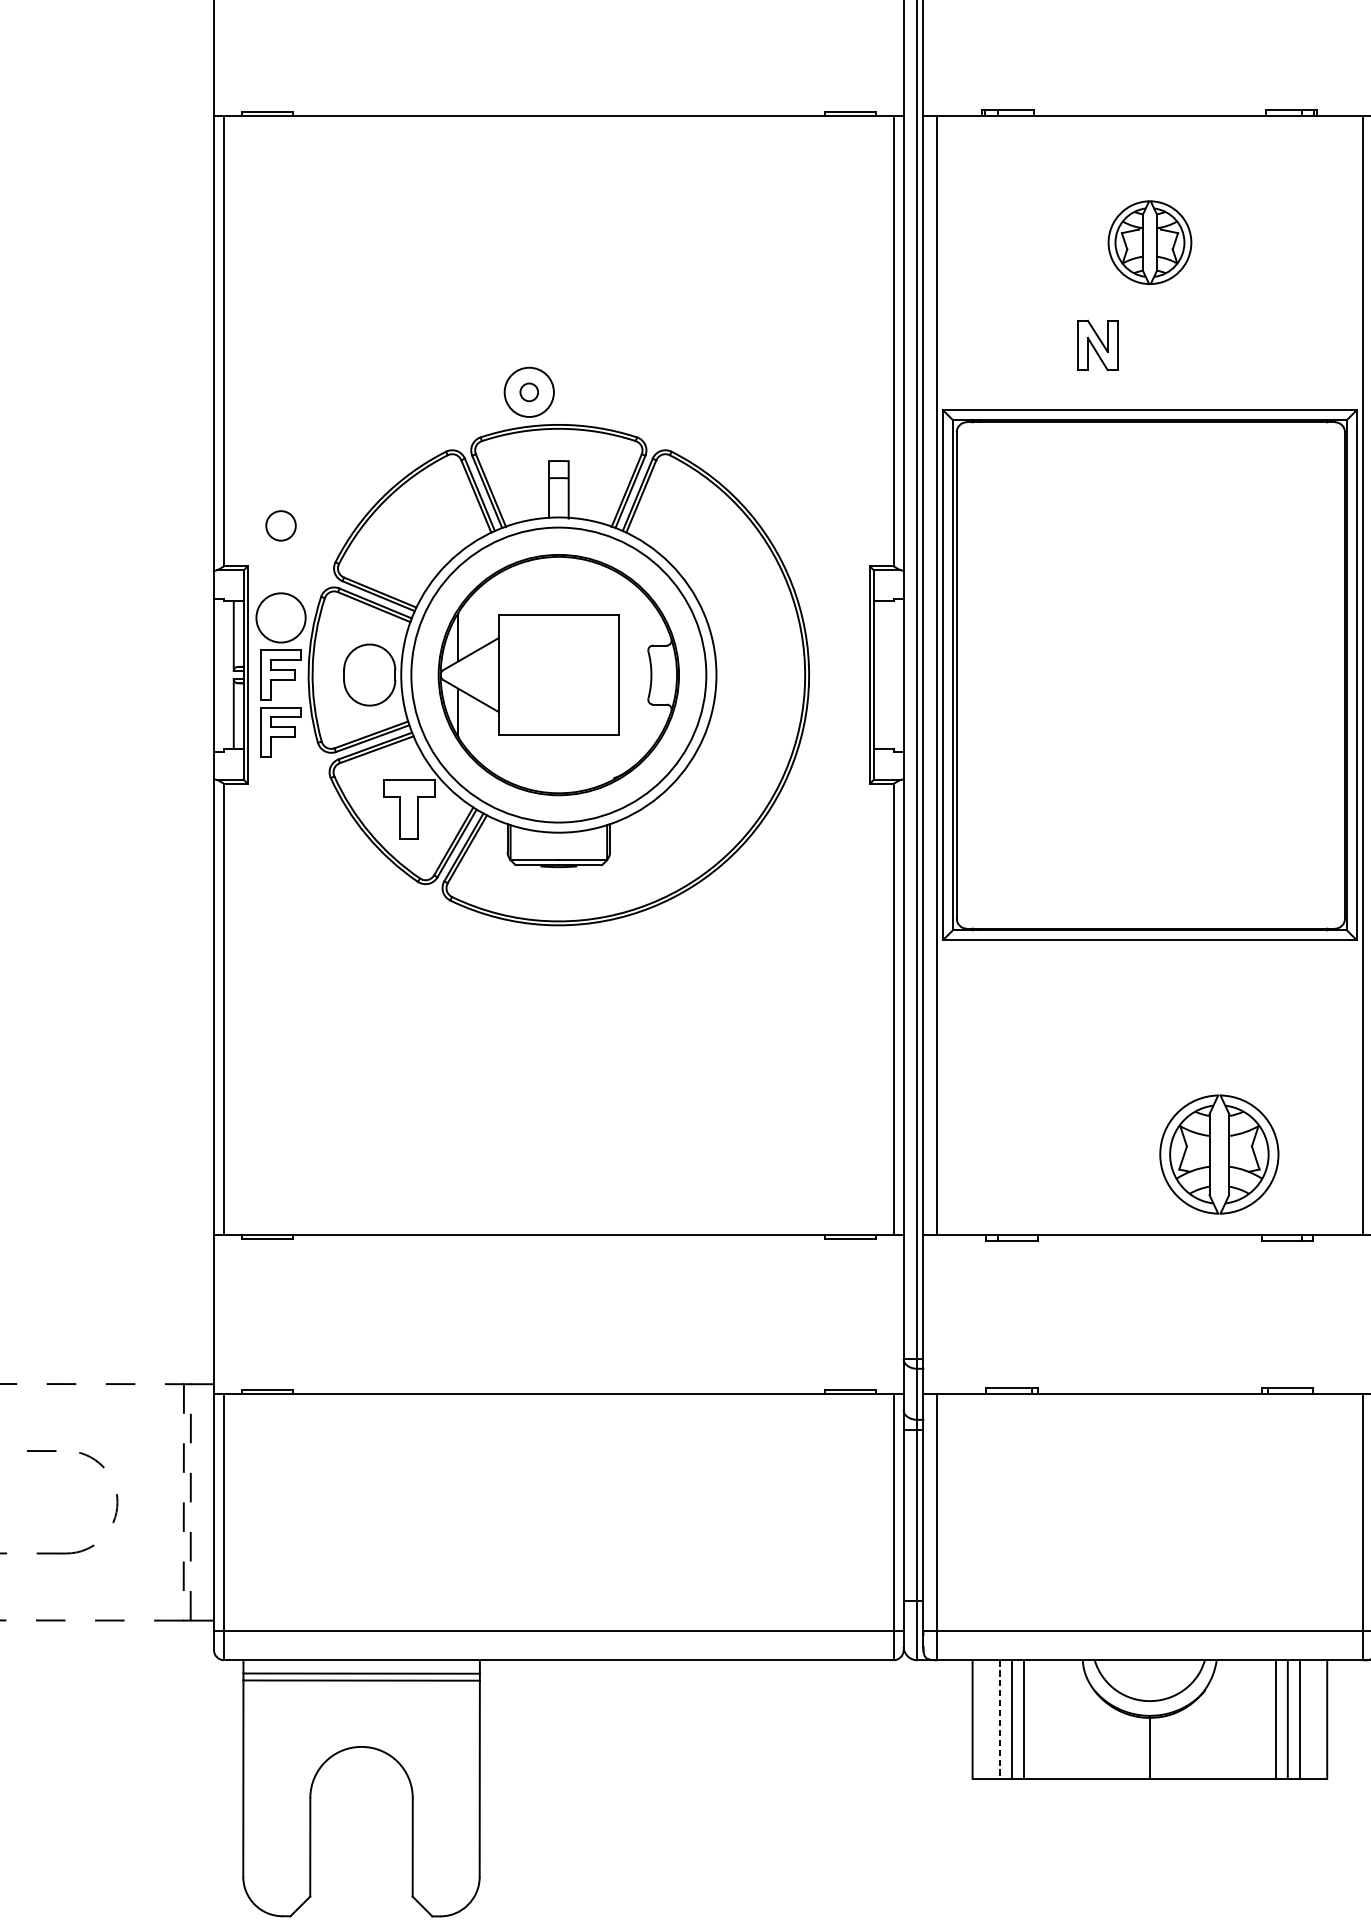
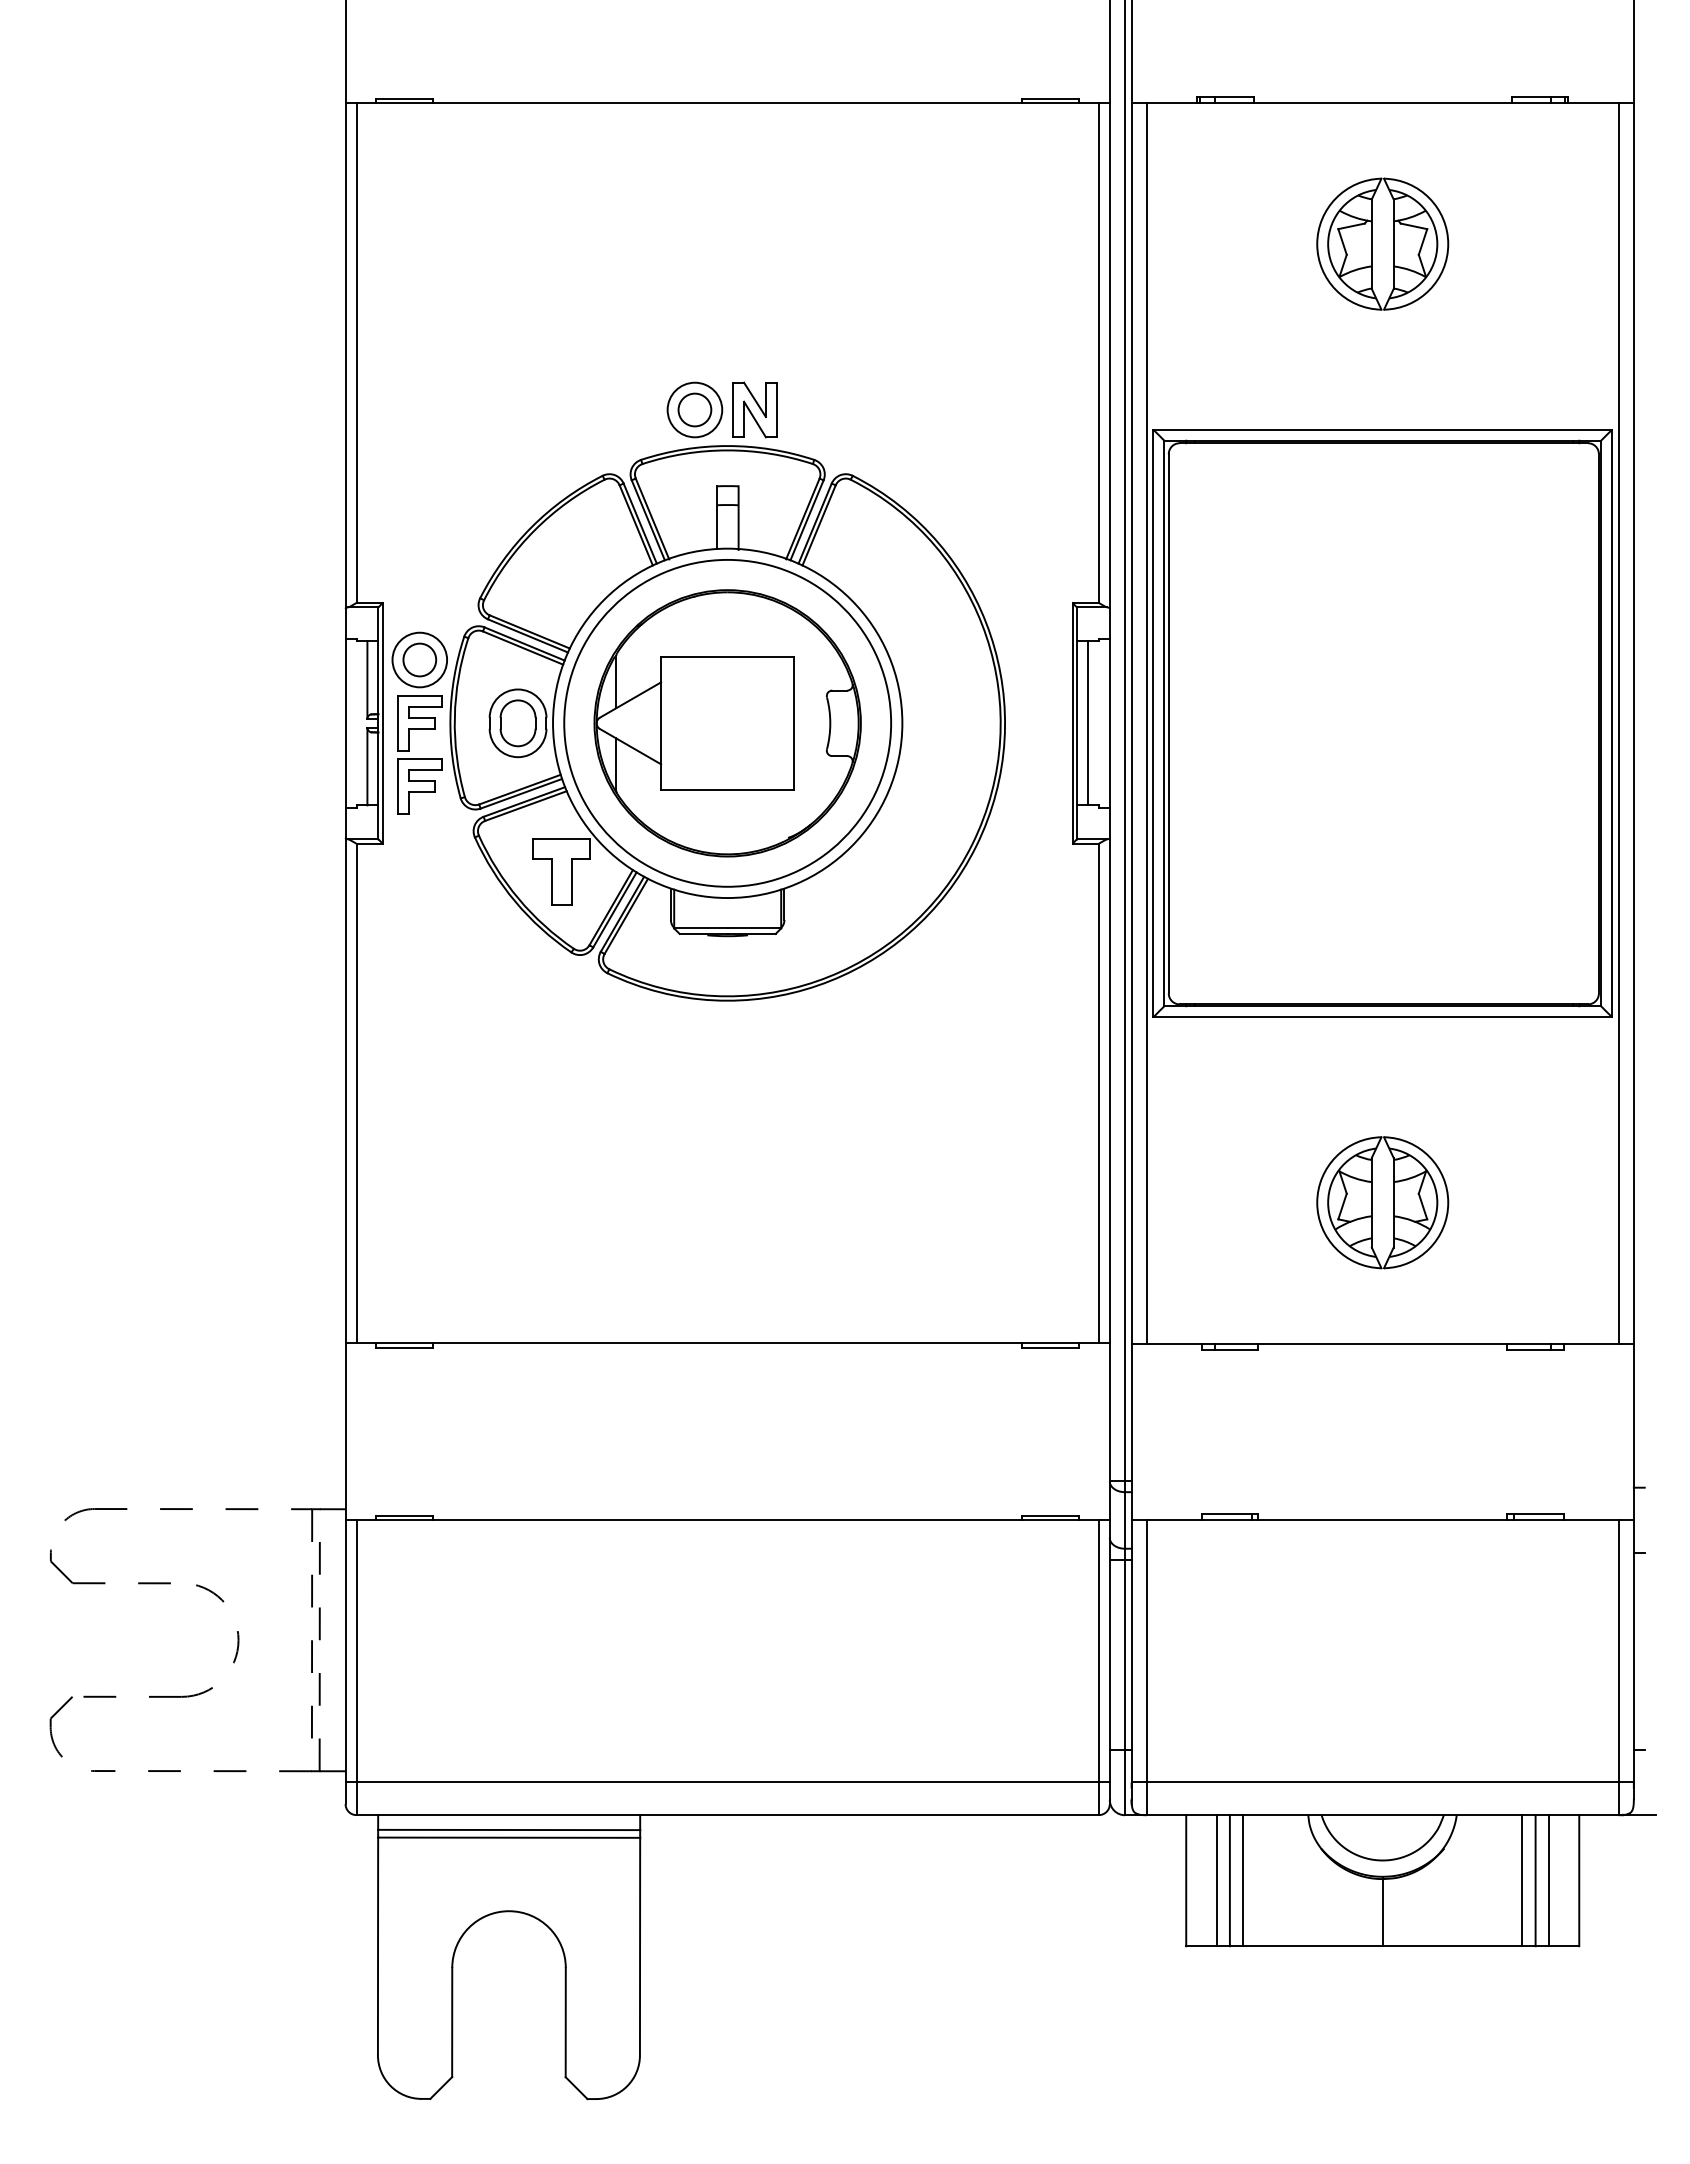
part: (1149, 242) -> (1382, 243), size x1.43
part: (1097, 344) -> (754, 409), moved
circle: (528, 391) -> (694, 409), size x1.67
circle: (280, 525) -> (419, 659), moved
part: (369, 675) -> (517, 723), added
line: (883, 675) -> (1087, 723), added
part: (1219, 1154) -> (1382, 1202), moved
line: (999, 1719) -> (1216, 1880), dashed -> solid

